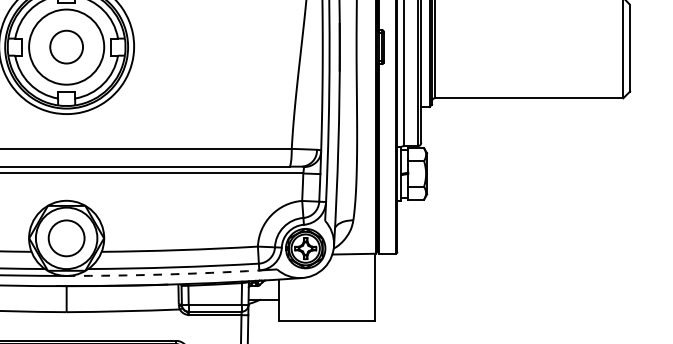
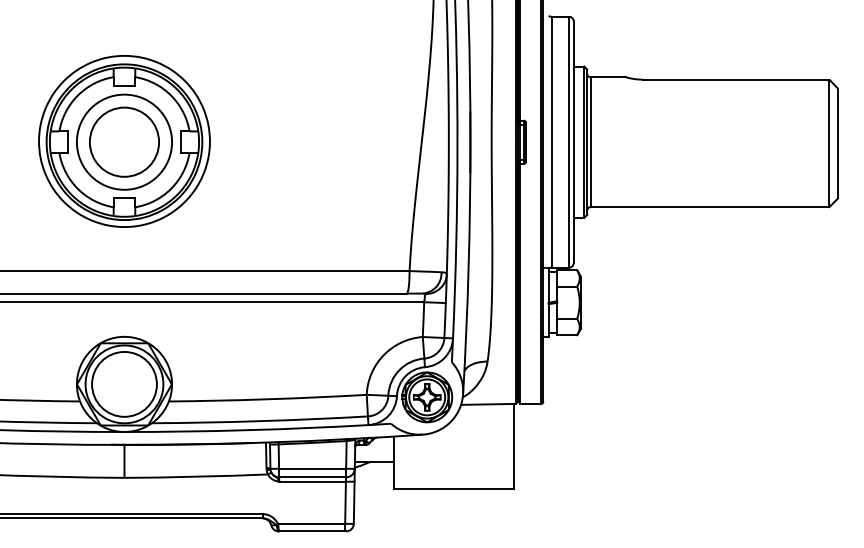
circle: (66, 46) -> (124, 141), size x1.67
circle: (66, 237) -> (124, 383), size x1.43
arc: (162, 274) -> (246, 430), dashed -> solid

